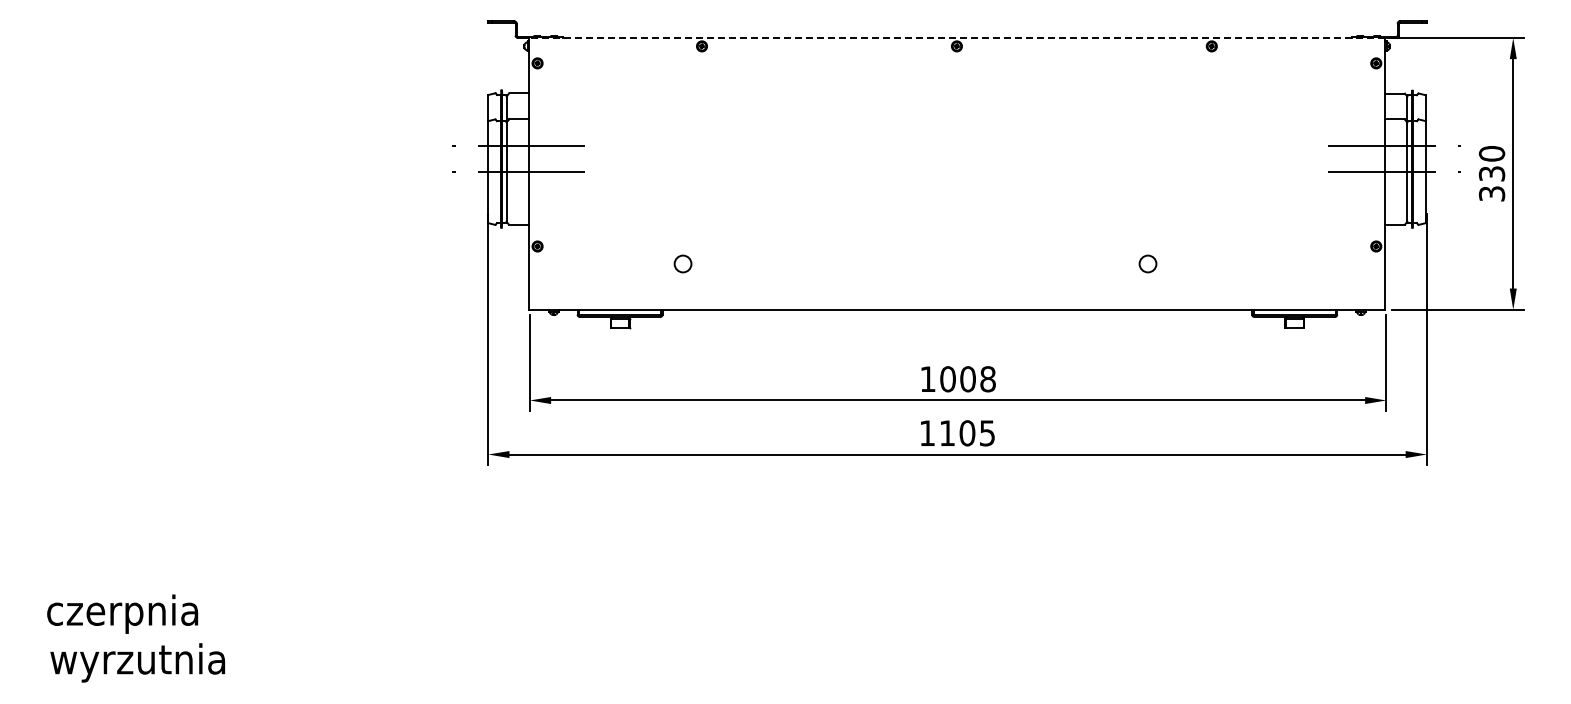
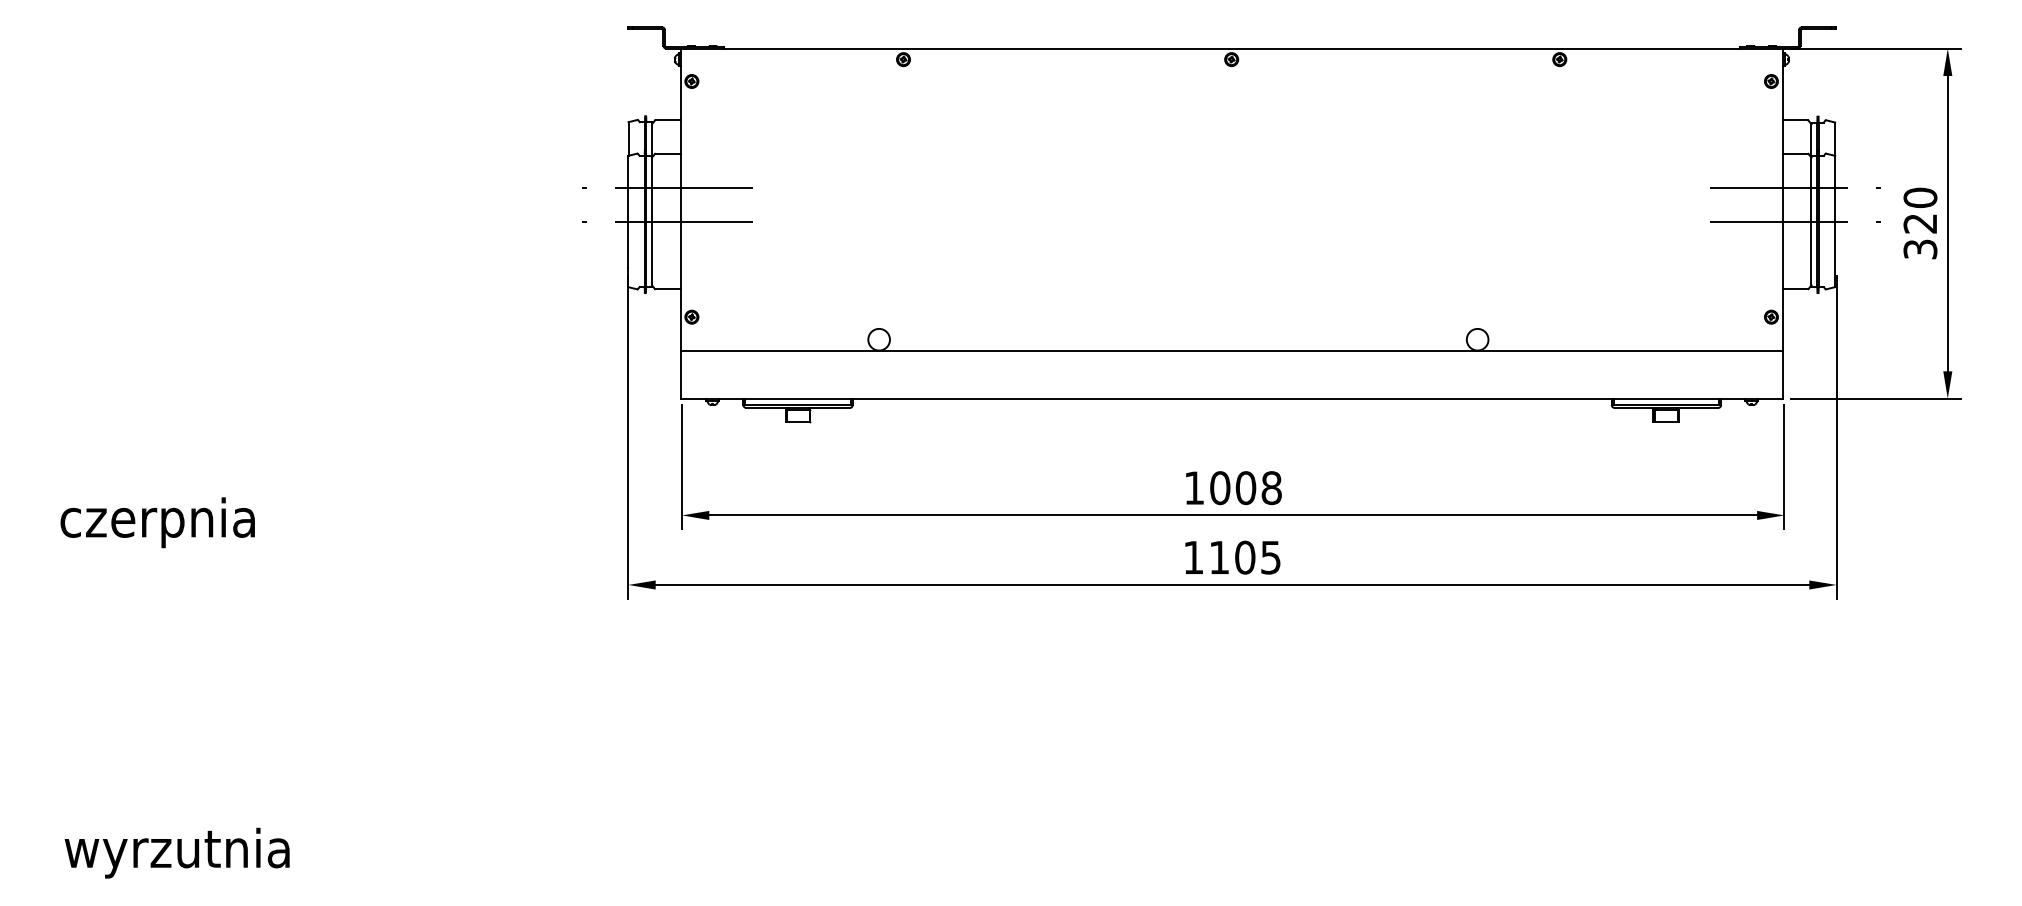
line: (956, 37) -> (1231, 48), dashed -> solid
text: (1492, 173) -> (1921, 223), 330 -> 320
line: (956, 272) -> (1231, 350), added
text: (122, 613) -> (157, 521), moved

